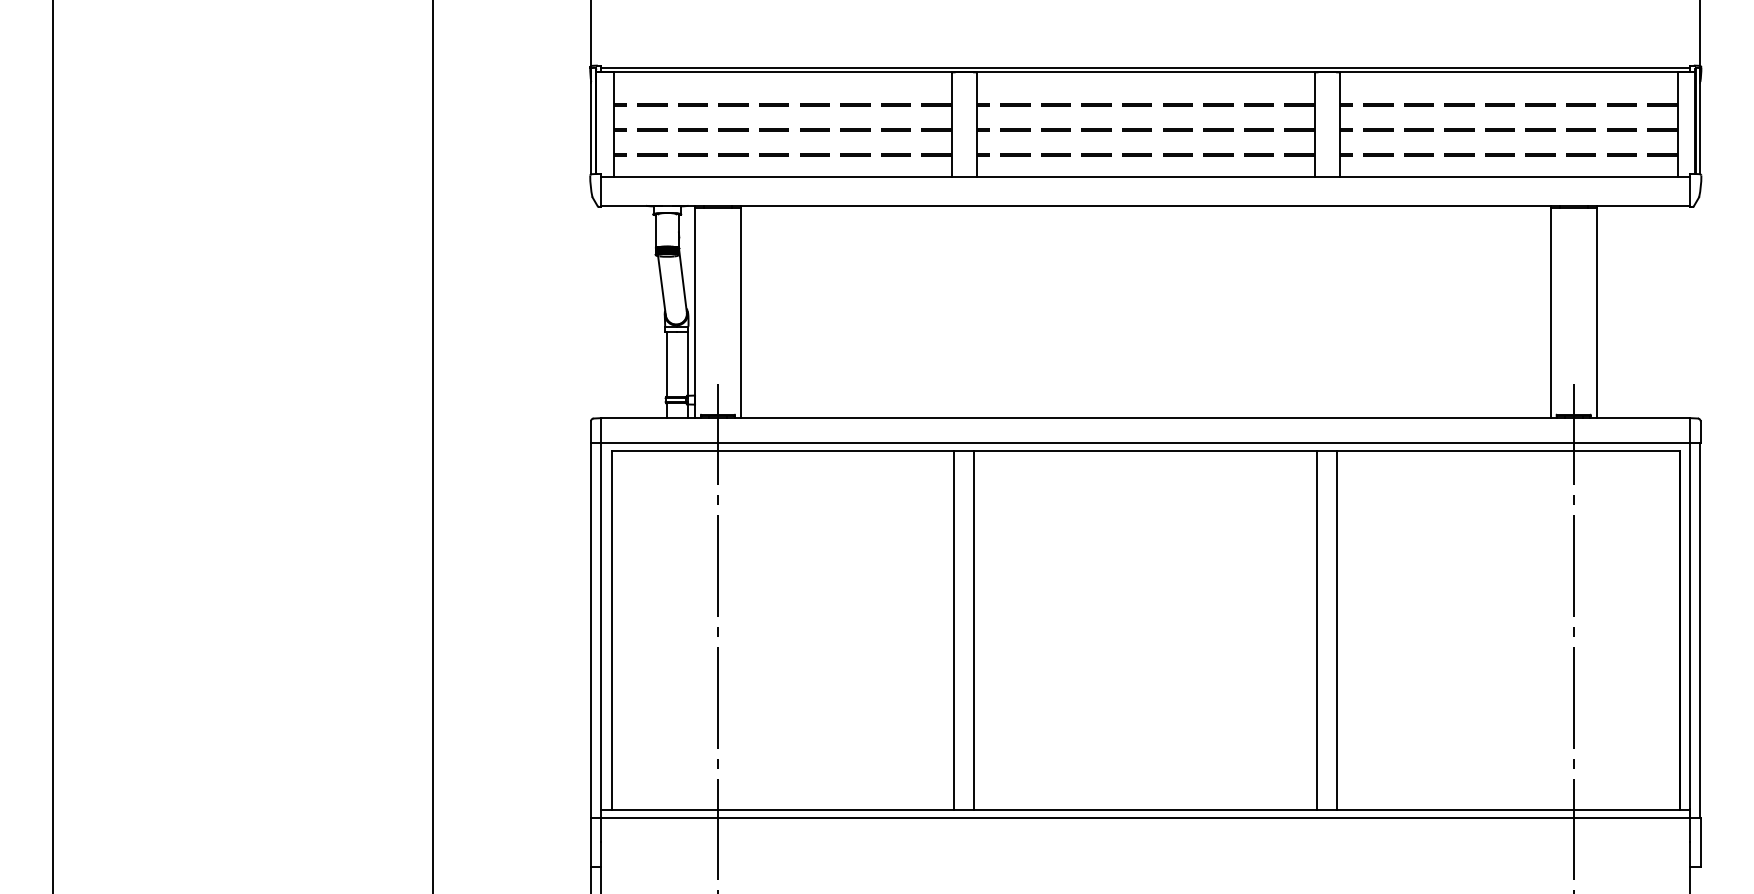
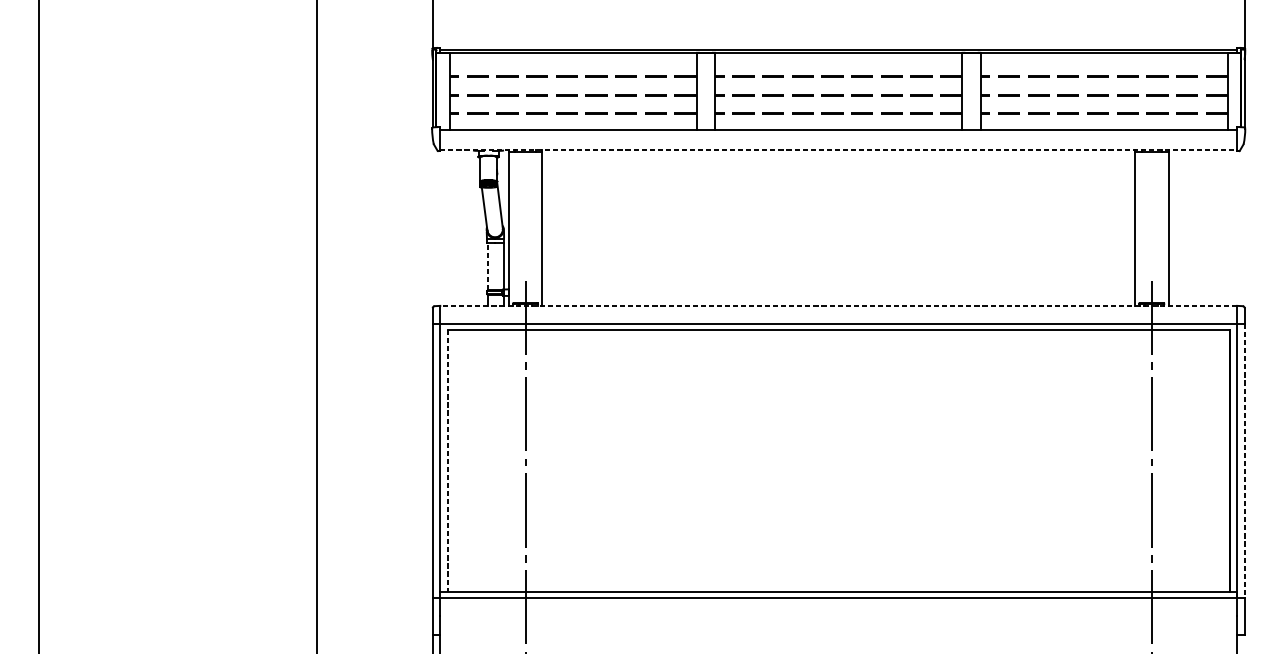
line: (1146, 205) -> (839, 150), solid -> dashed
line: (666, 364) -> (487, 266), solid -> dashed
line: (1145, 418) -> (838, 306), solid -> dashed
line: (611, 630) -> (447, 461), solid -> dashed
line: (954, 630) -> (698, 461), removed
line: (974, 630) -> (713, 461), removed
line: (1317, 630) -> (964, 461), removed
line: (1337, 630) -> (978, 461), removed
line: (1700, 630) -> (1244, 461), solid -> dashed

